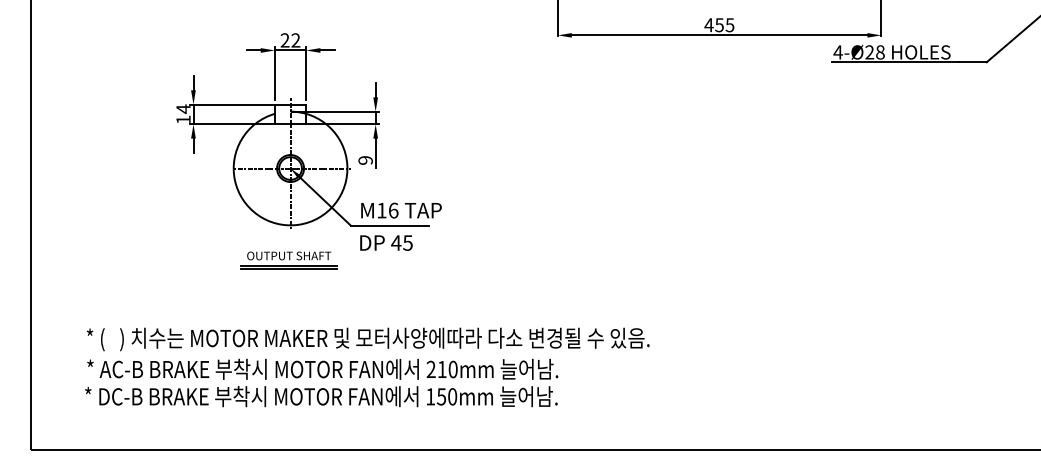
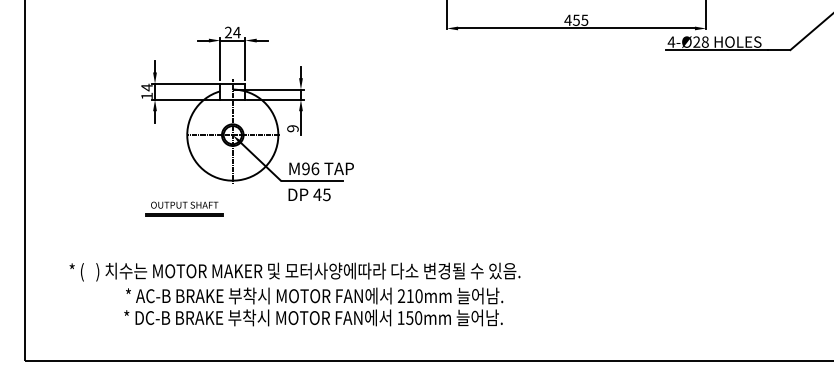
text: (295, 40) -> (236, 32), 22 -> 24
text: (381, 210) -> (305, 168), M16 -> M96
part: (288, 260) -> (184, 208), moved
text: (321, 382) -> (313, 306), moved

